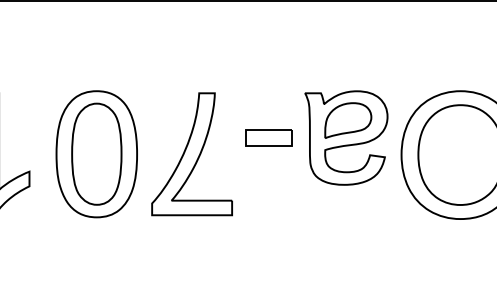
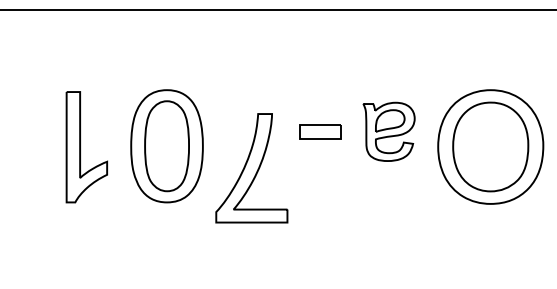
part: (345, 137) -> (388, 131), size x0.7
part: (191, 154) -> (251, 168), moved

